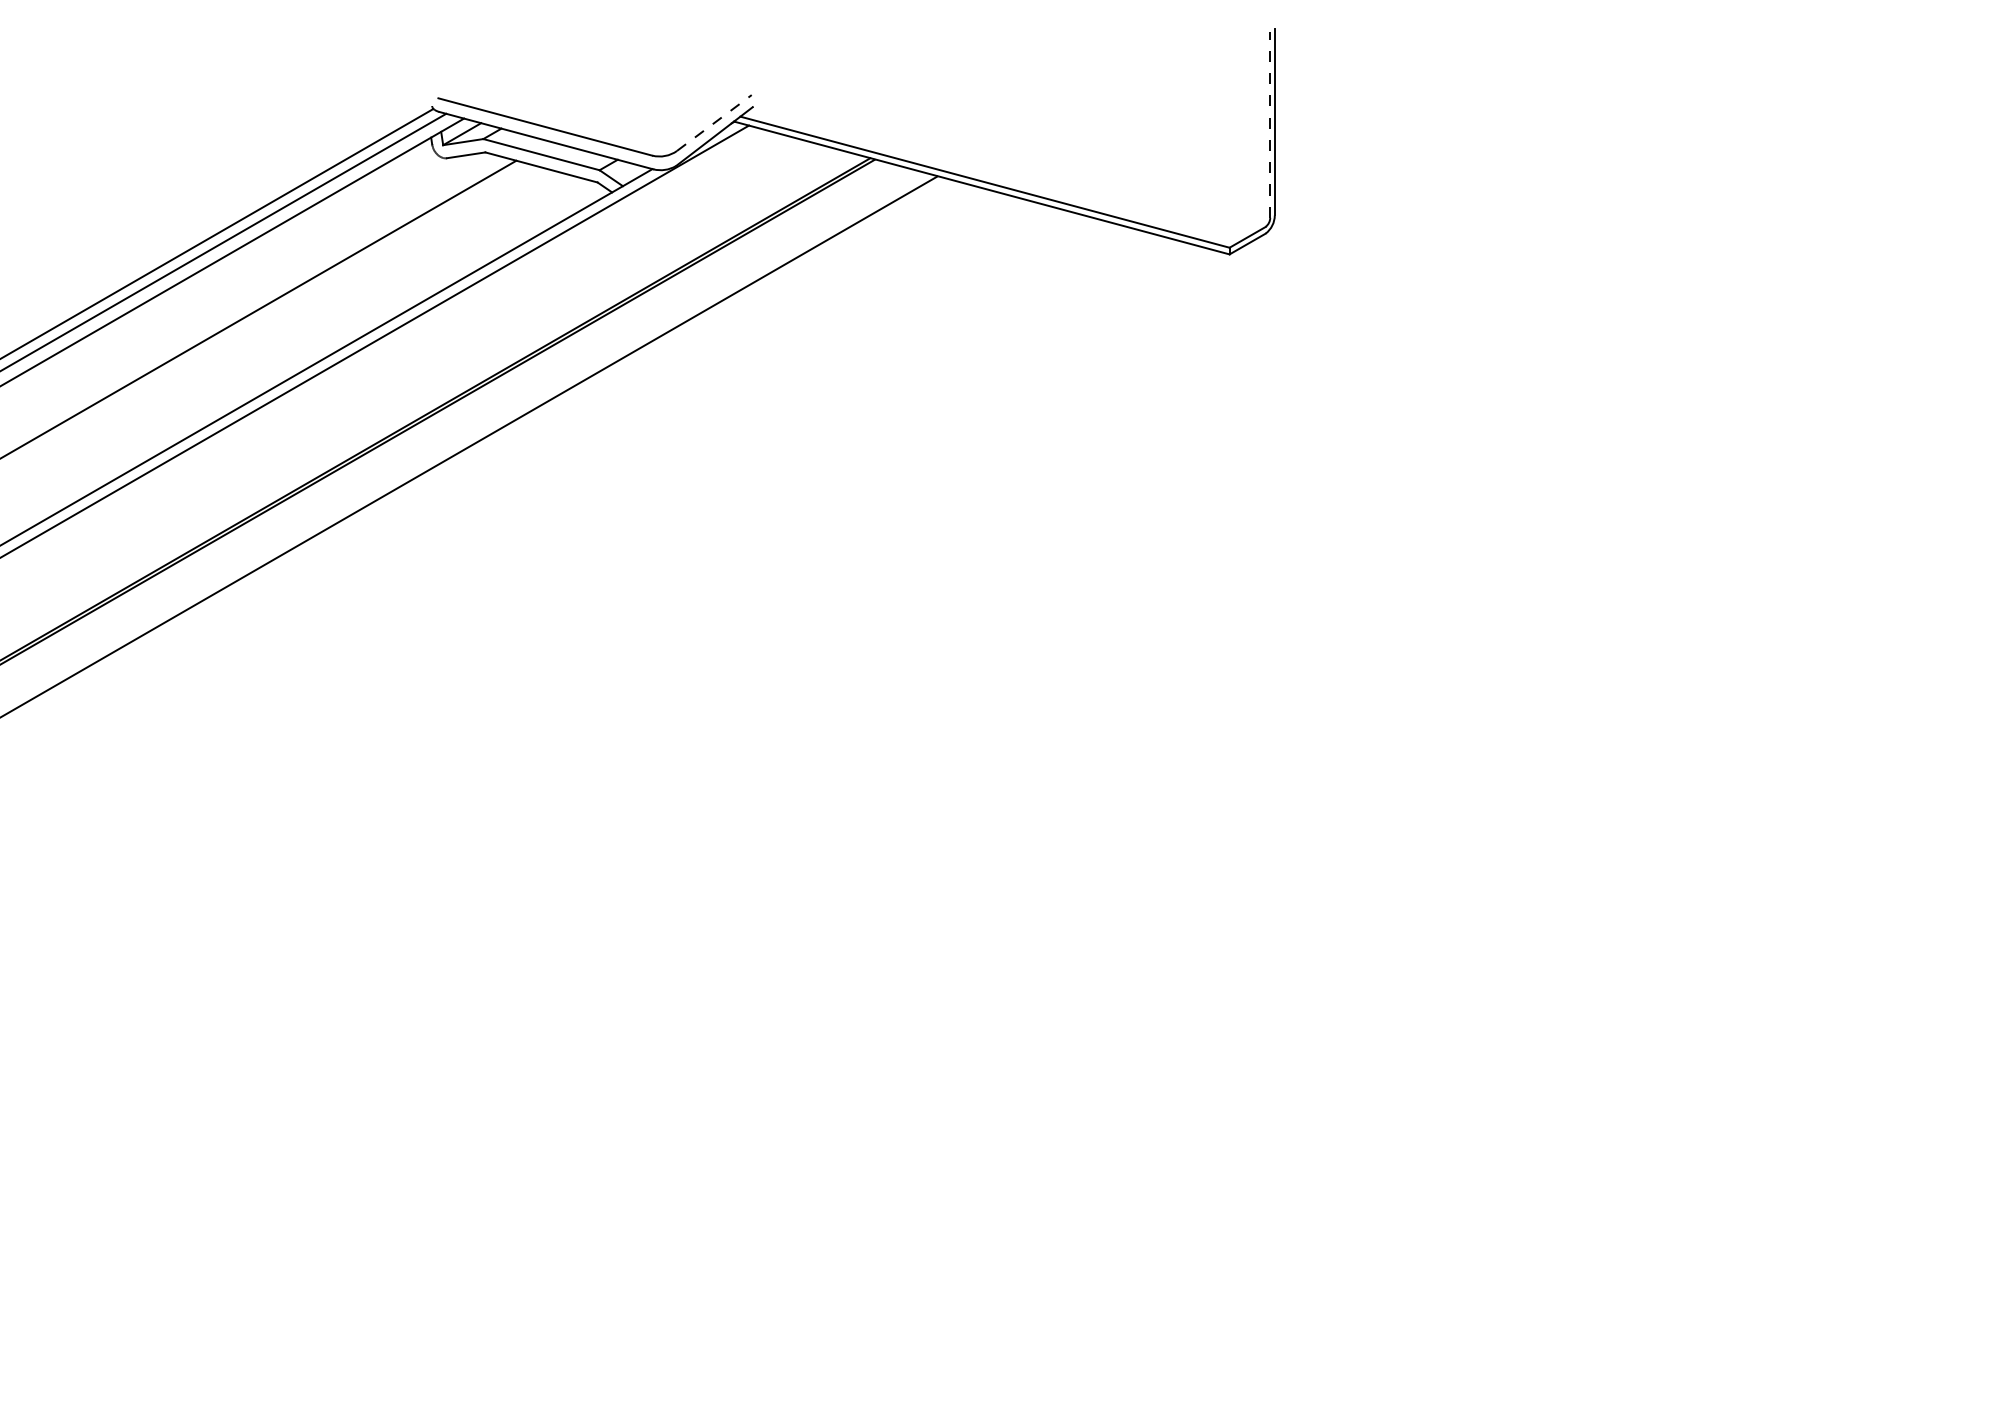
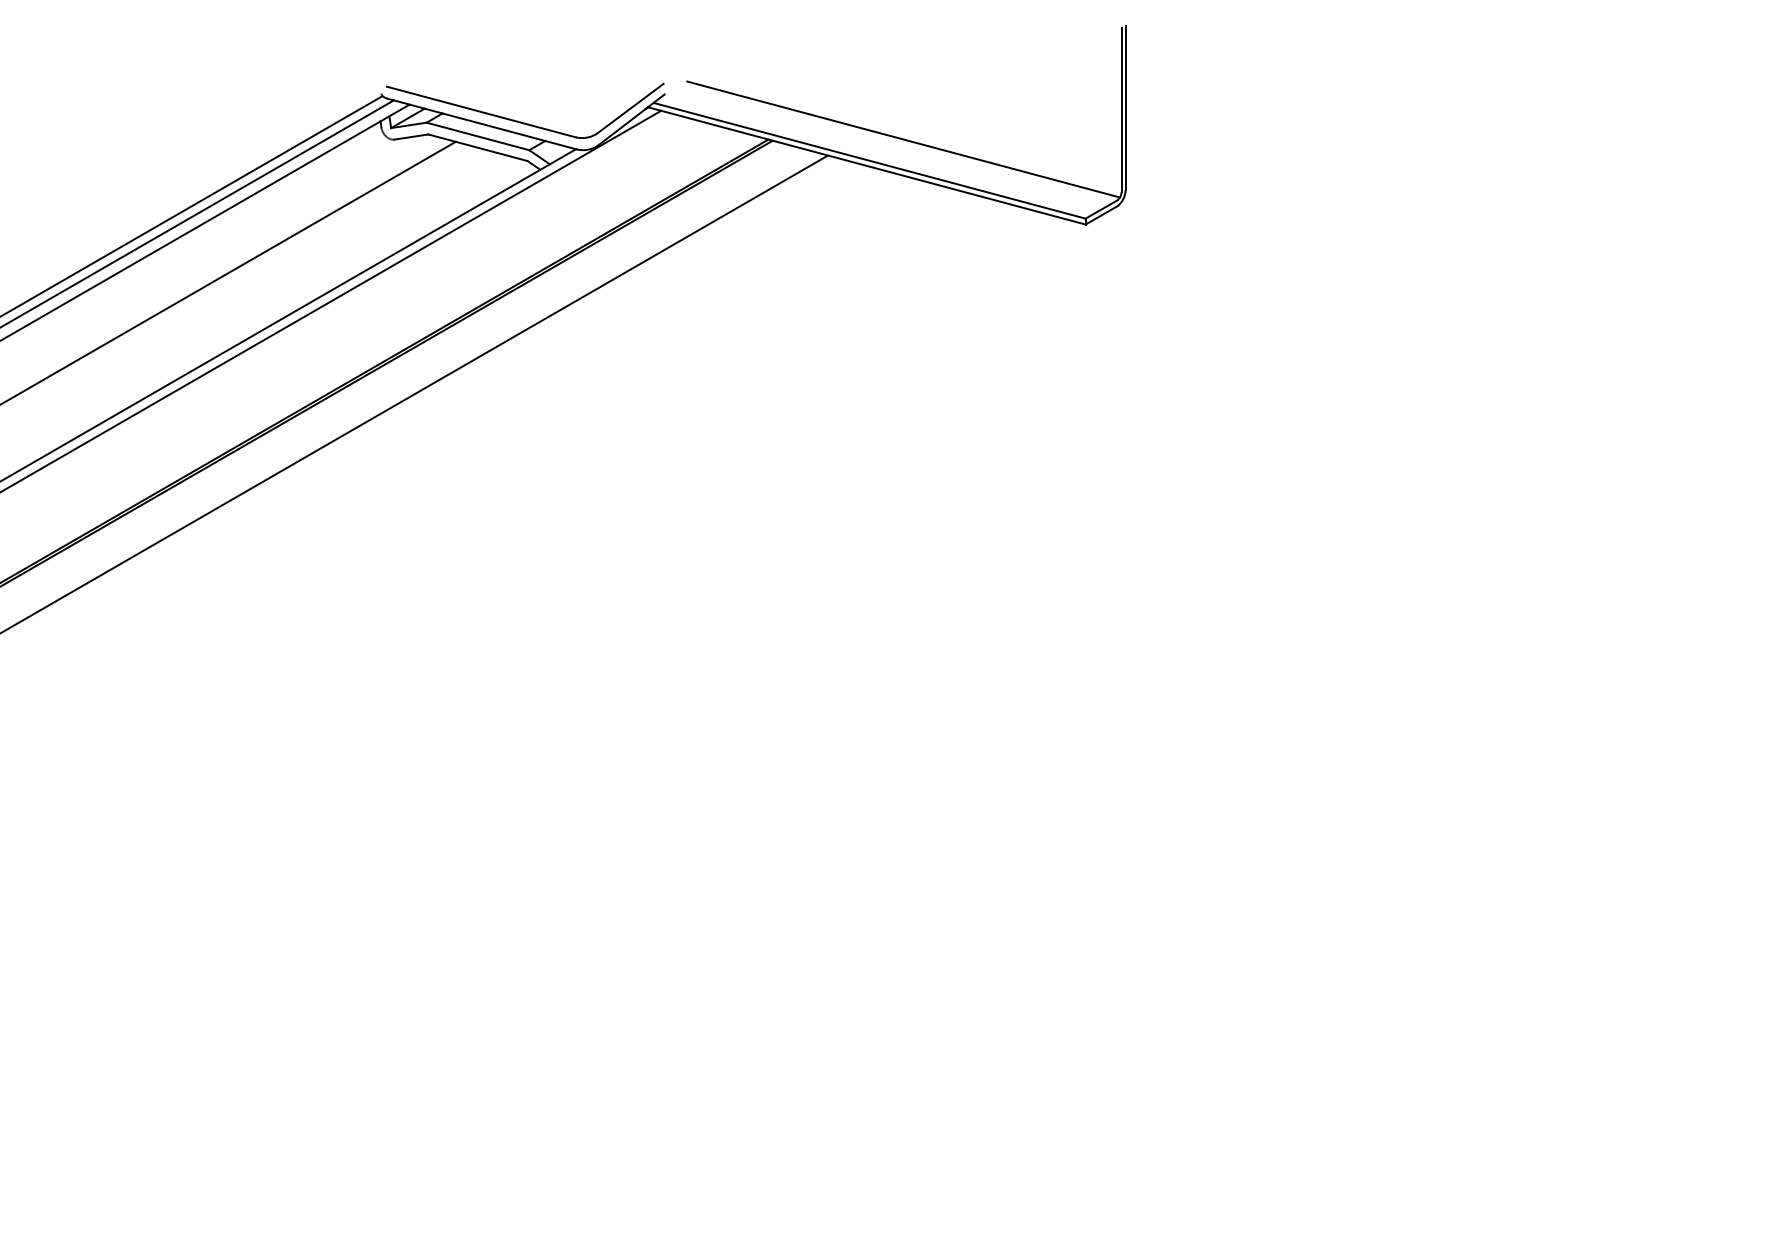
line: (714, 122) -> (630, 108), dashed -> solid
line: (1270, 125) -> (1121, 110), dashed -> solid
line: (1023, 157) -> (903, 138), added

